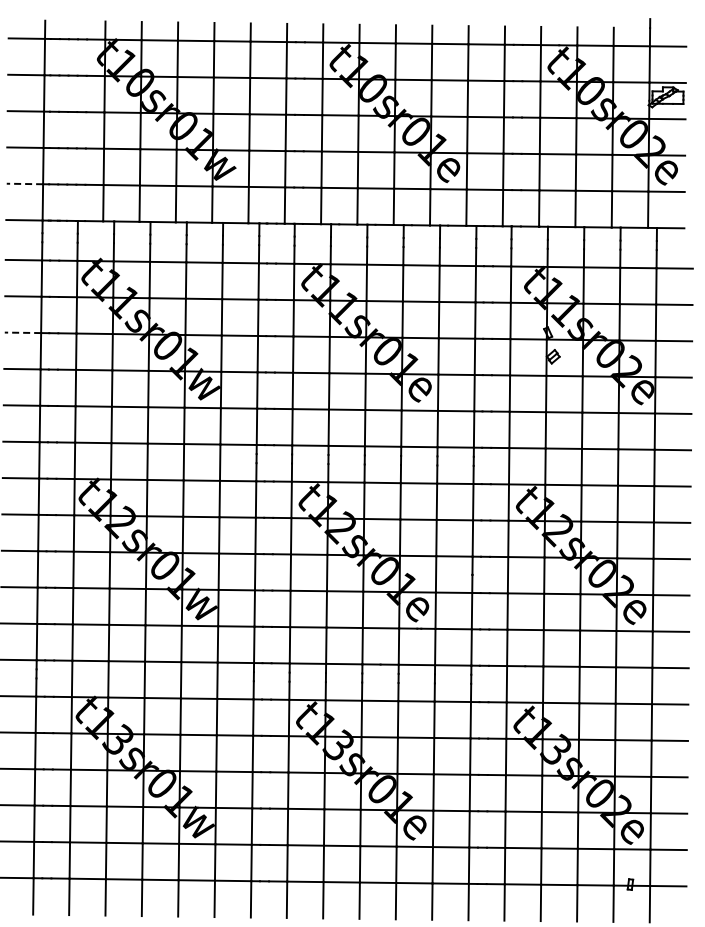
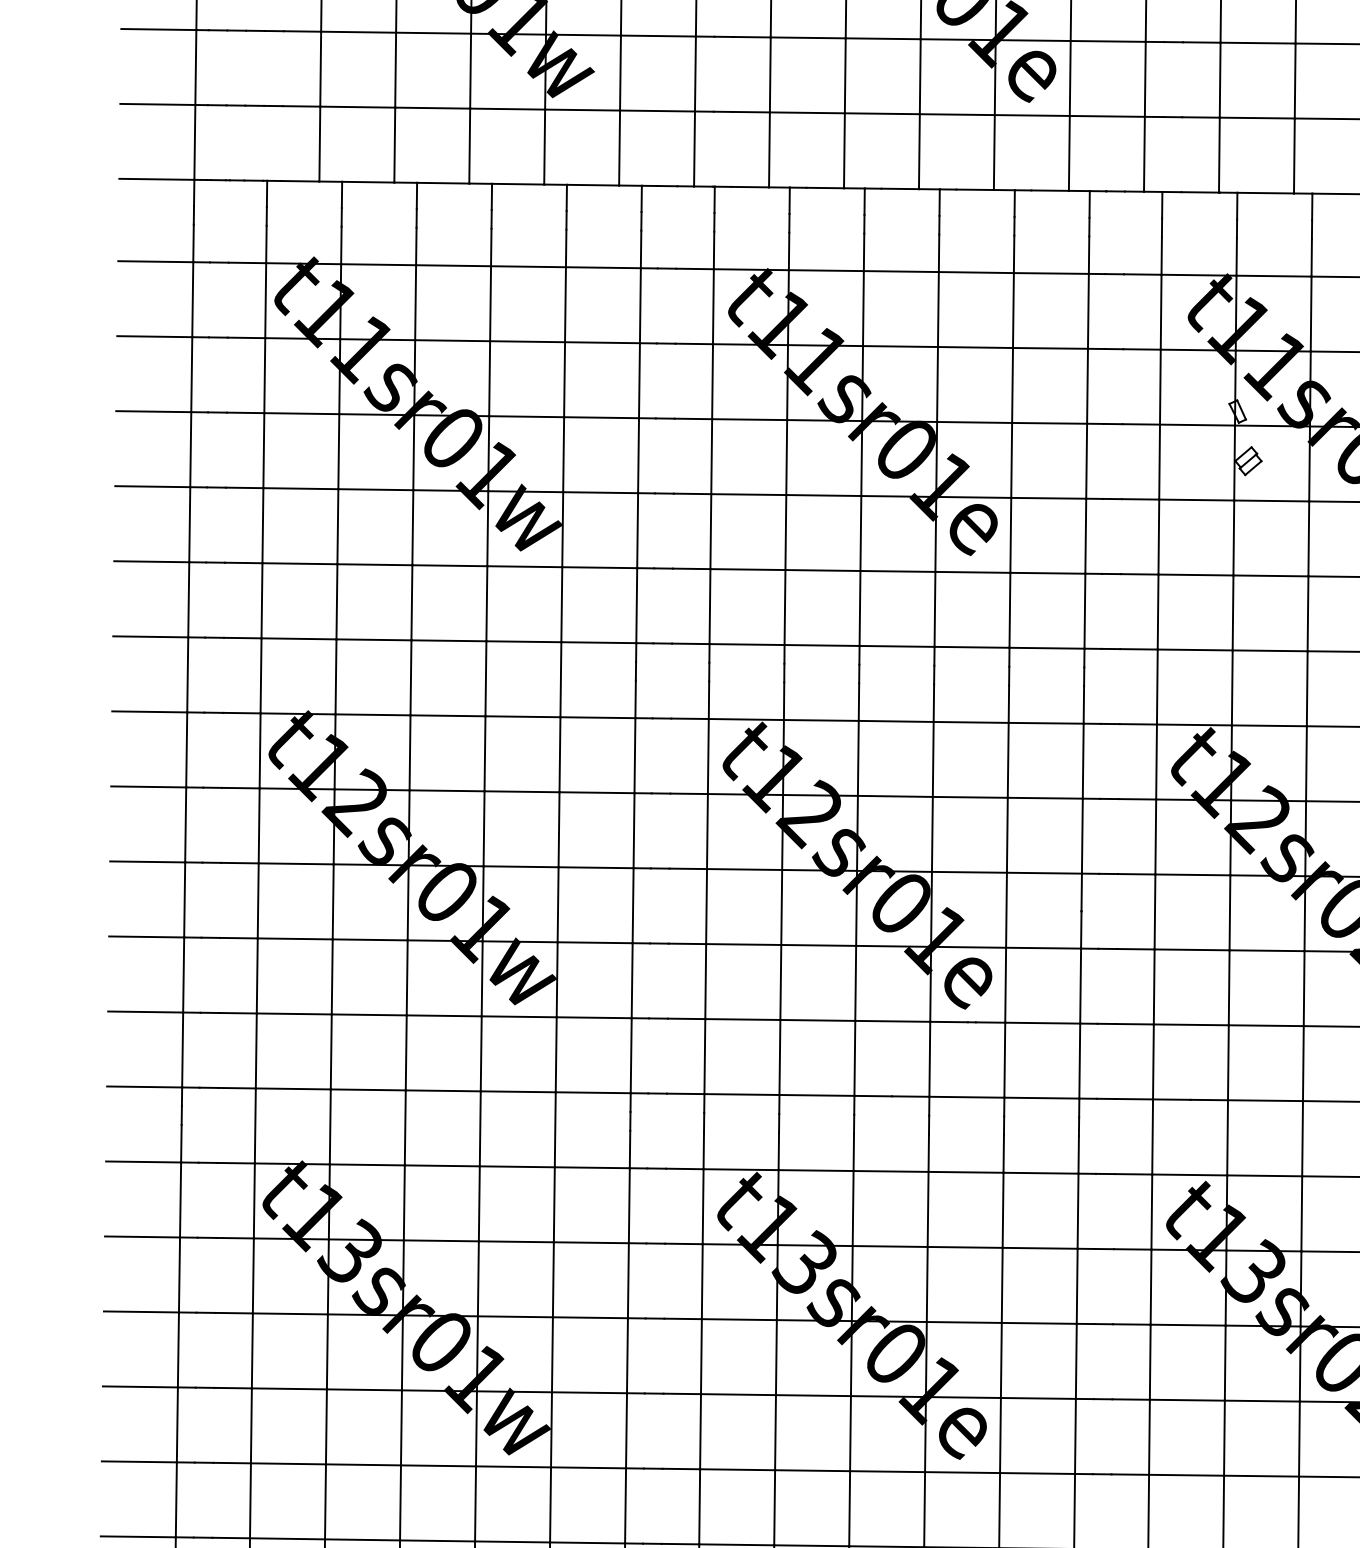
line: (24, 184) -> (156, 105), dashed -> solid
line: (22, 332) -> (152, 410), dashed -> solid

